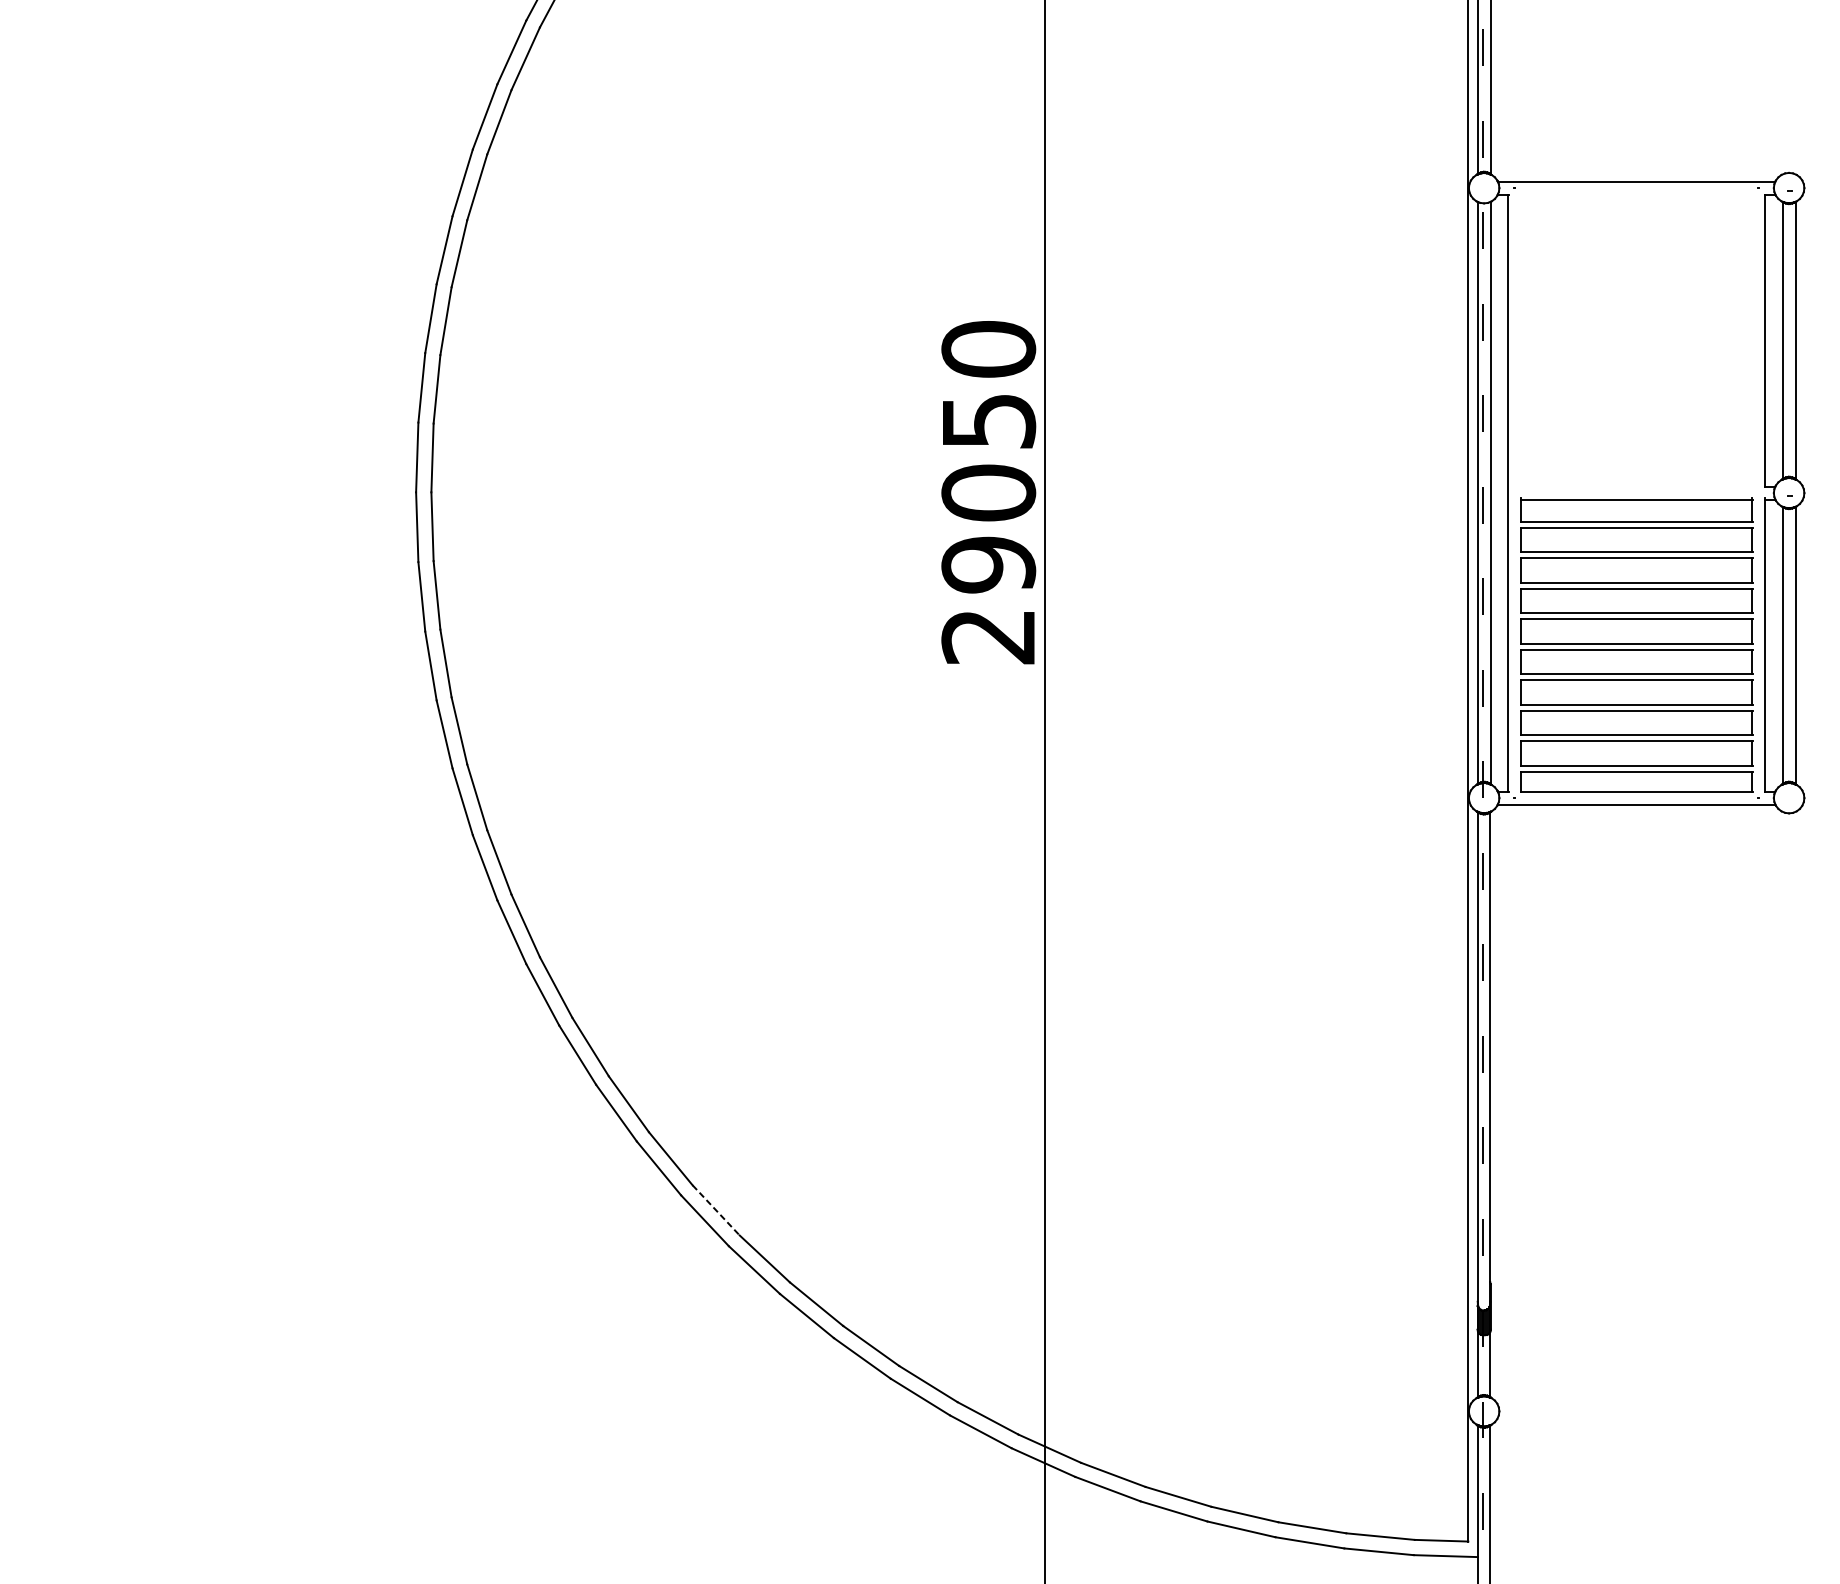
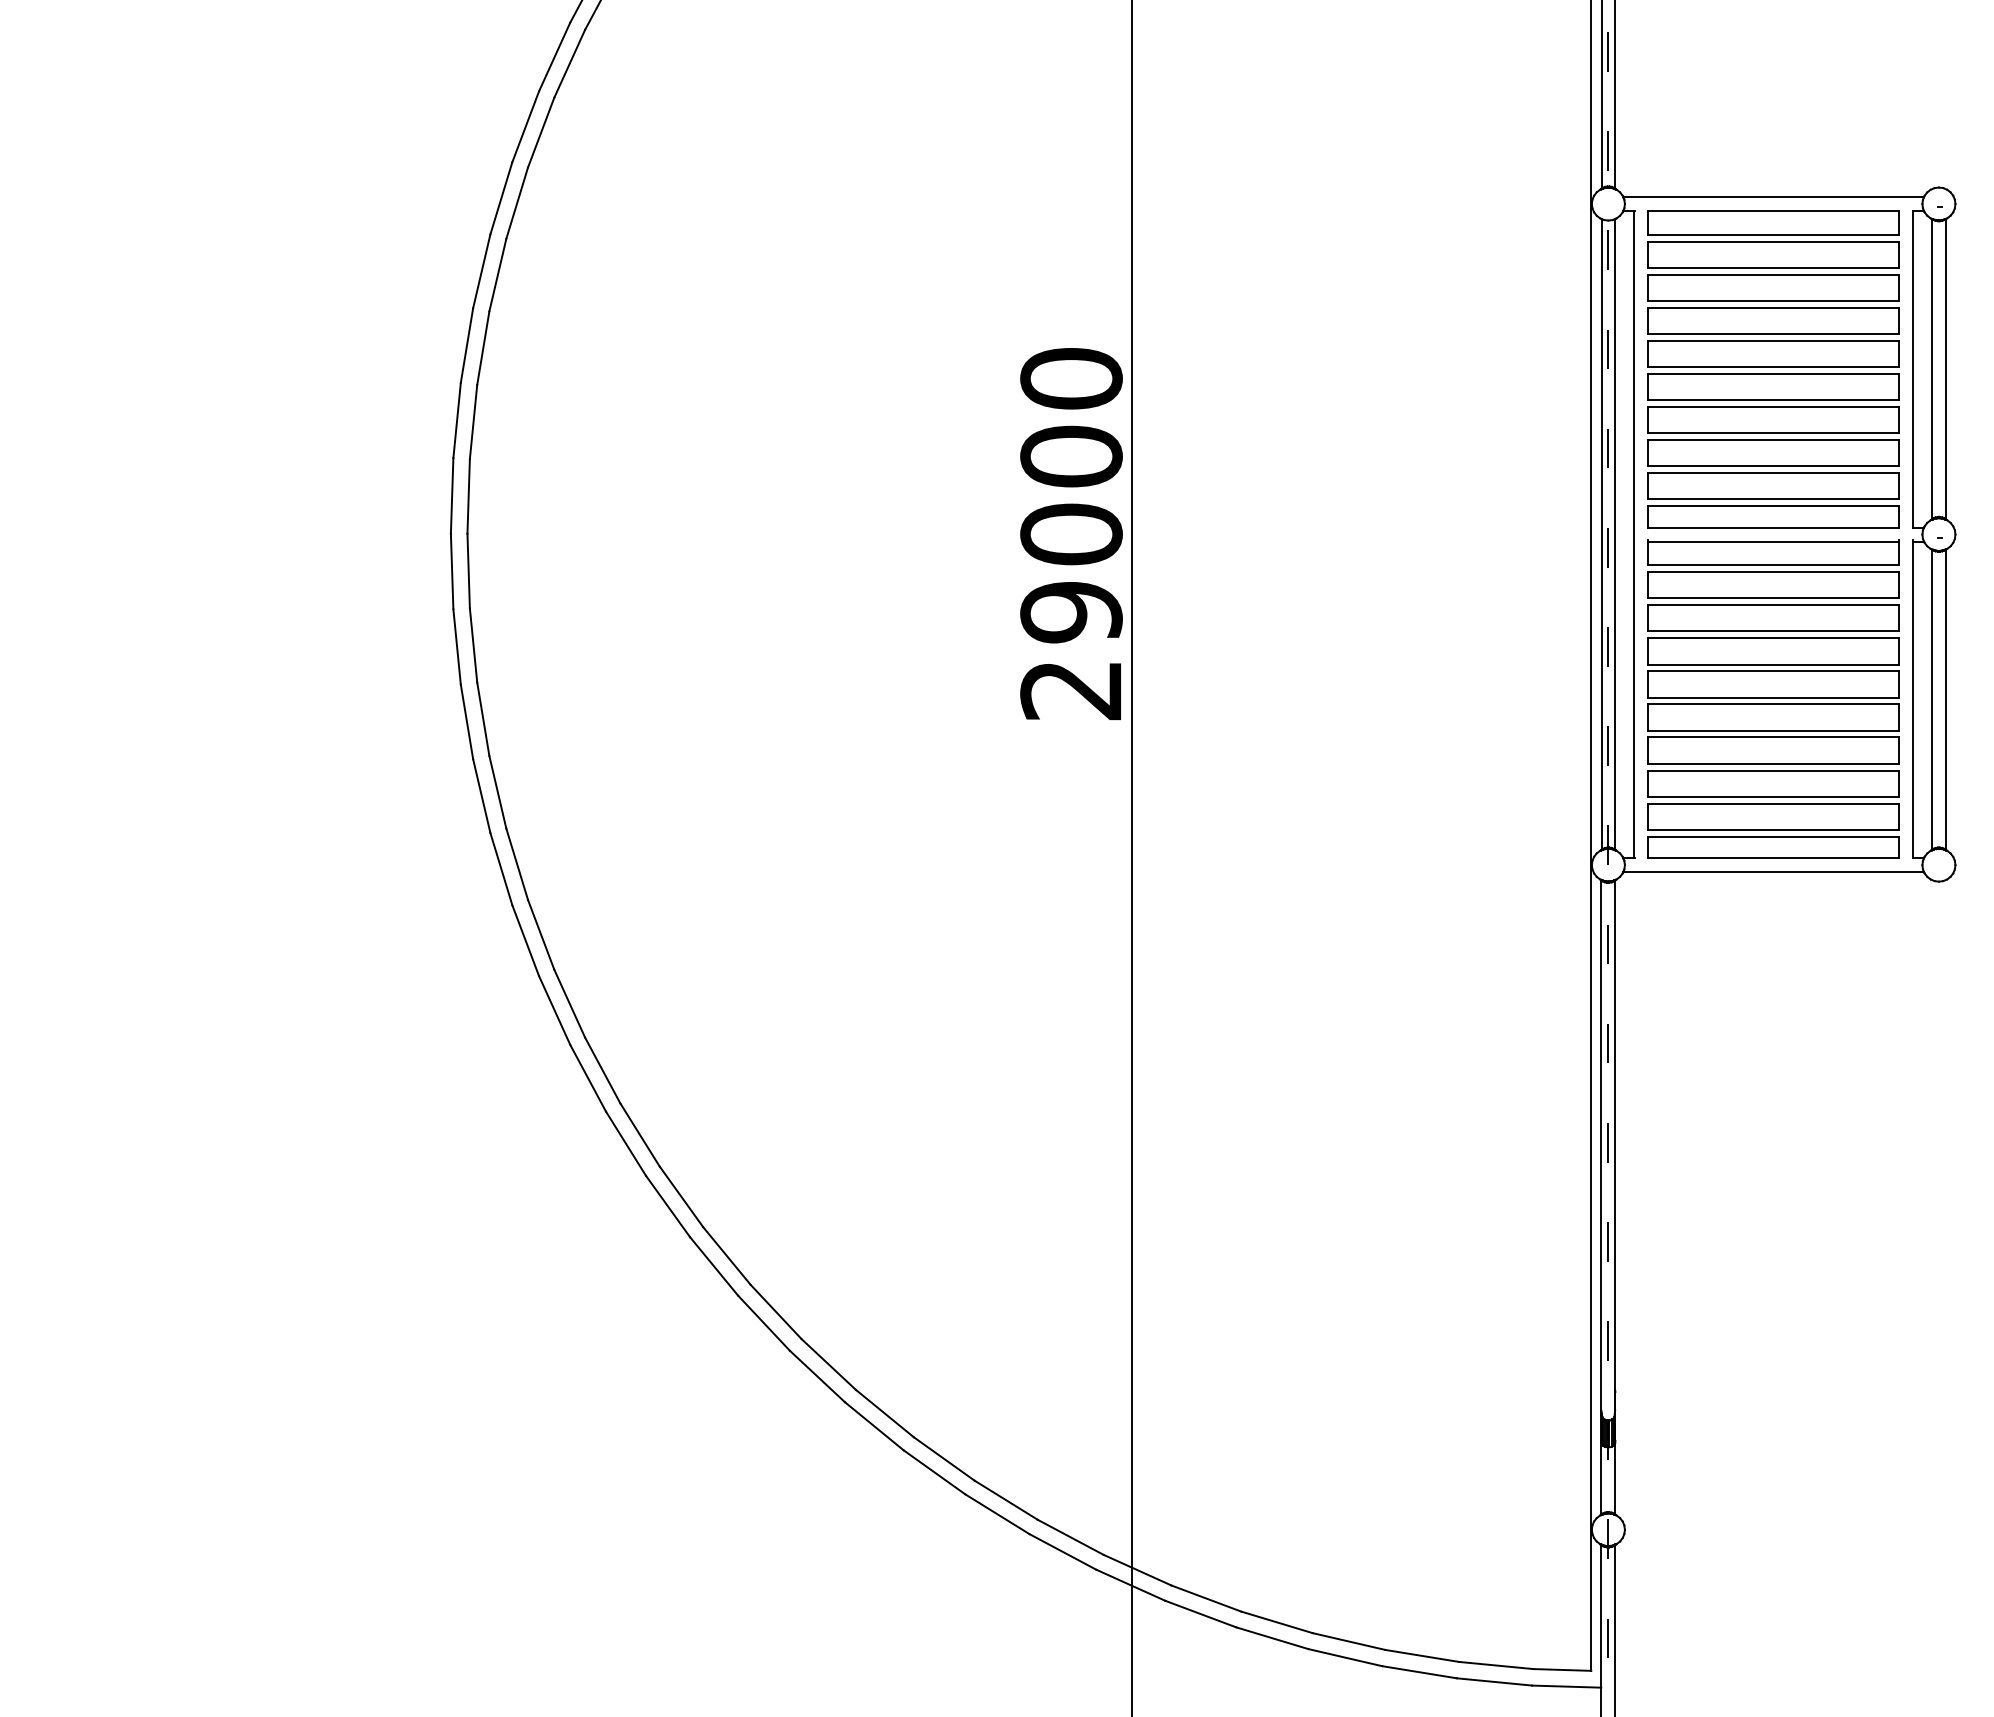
part: (1636, 340) -> (1773, 369), added
text: (988, 421) -> (1071, 456), 29050 -> 29000
line: (716, 1210) -> (776, 1312), dashed -> solid

